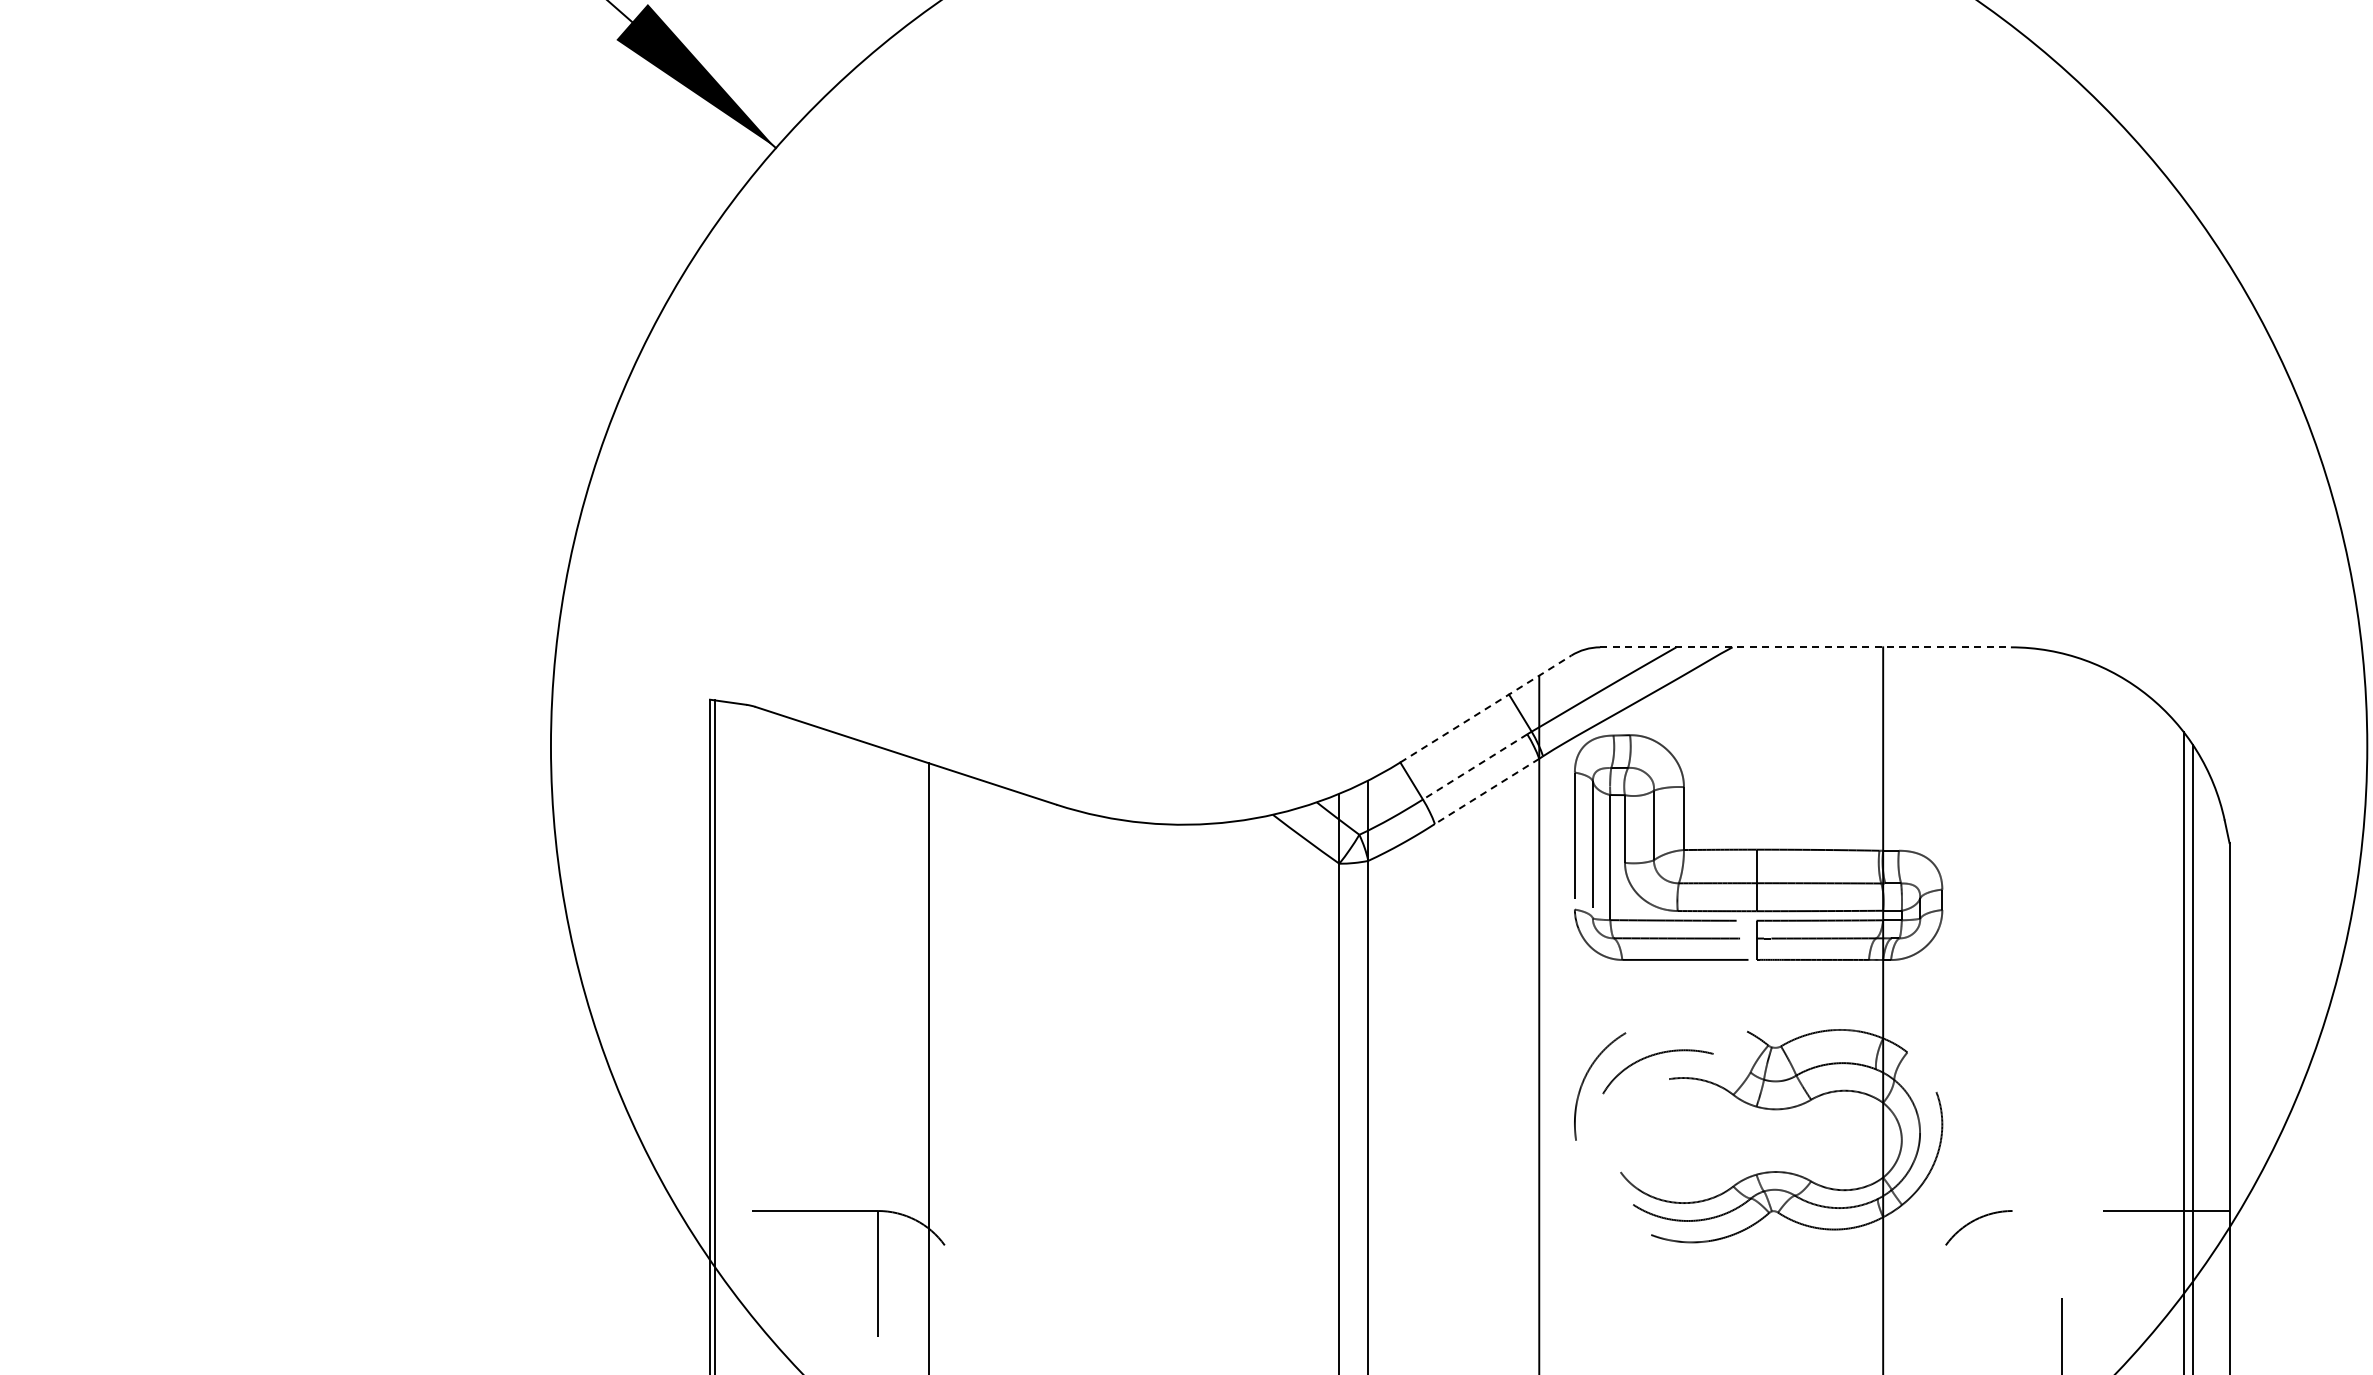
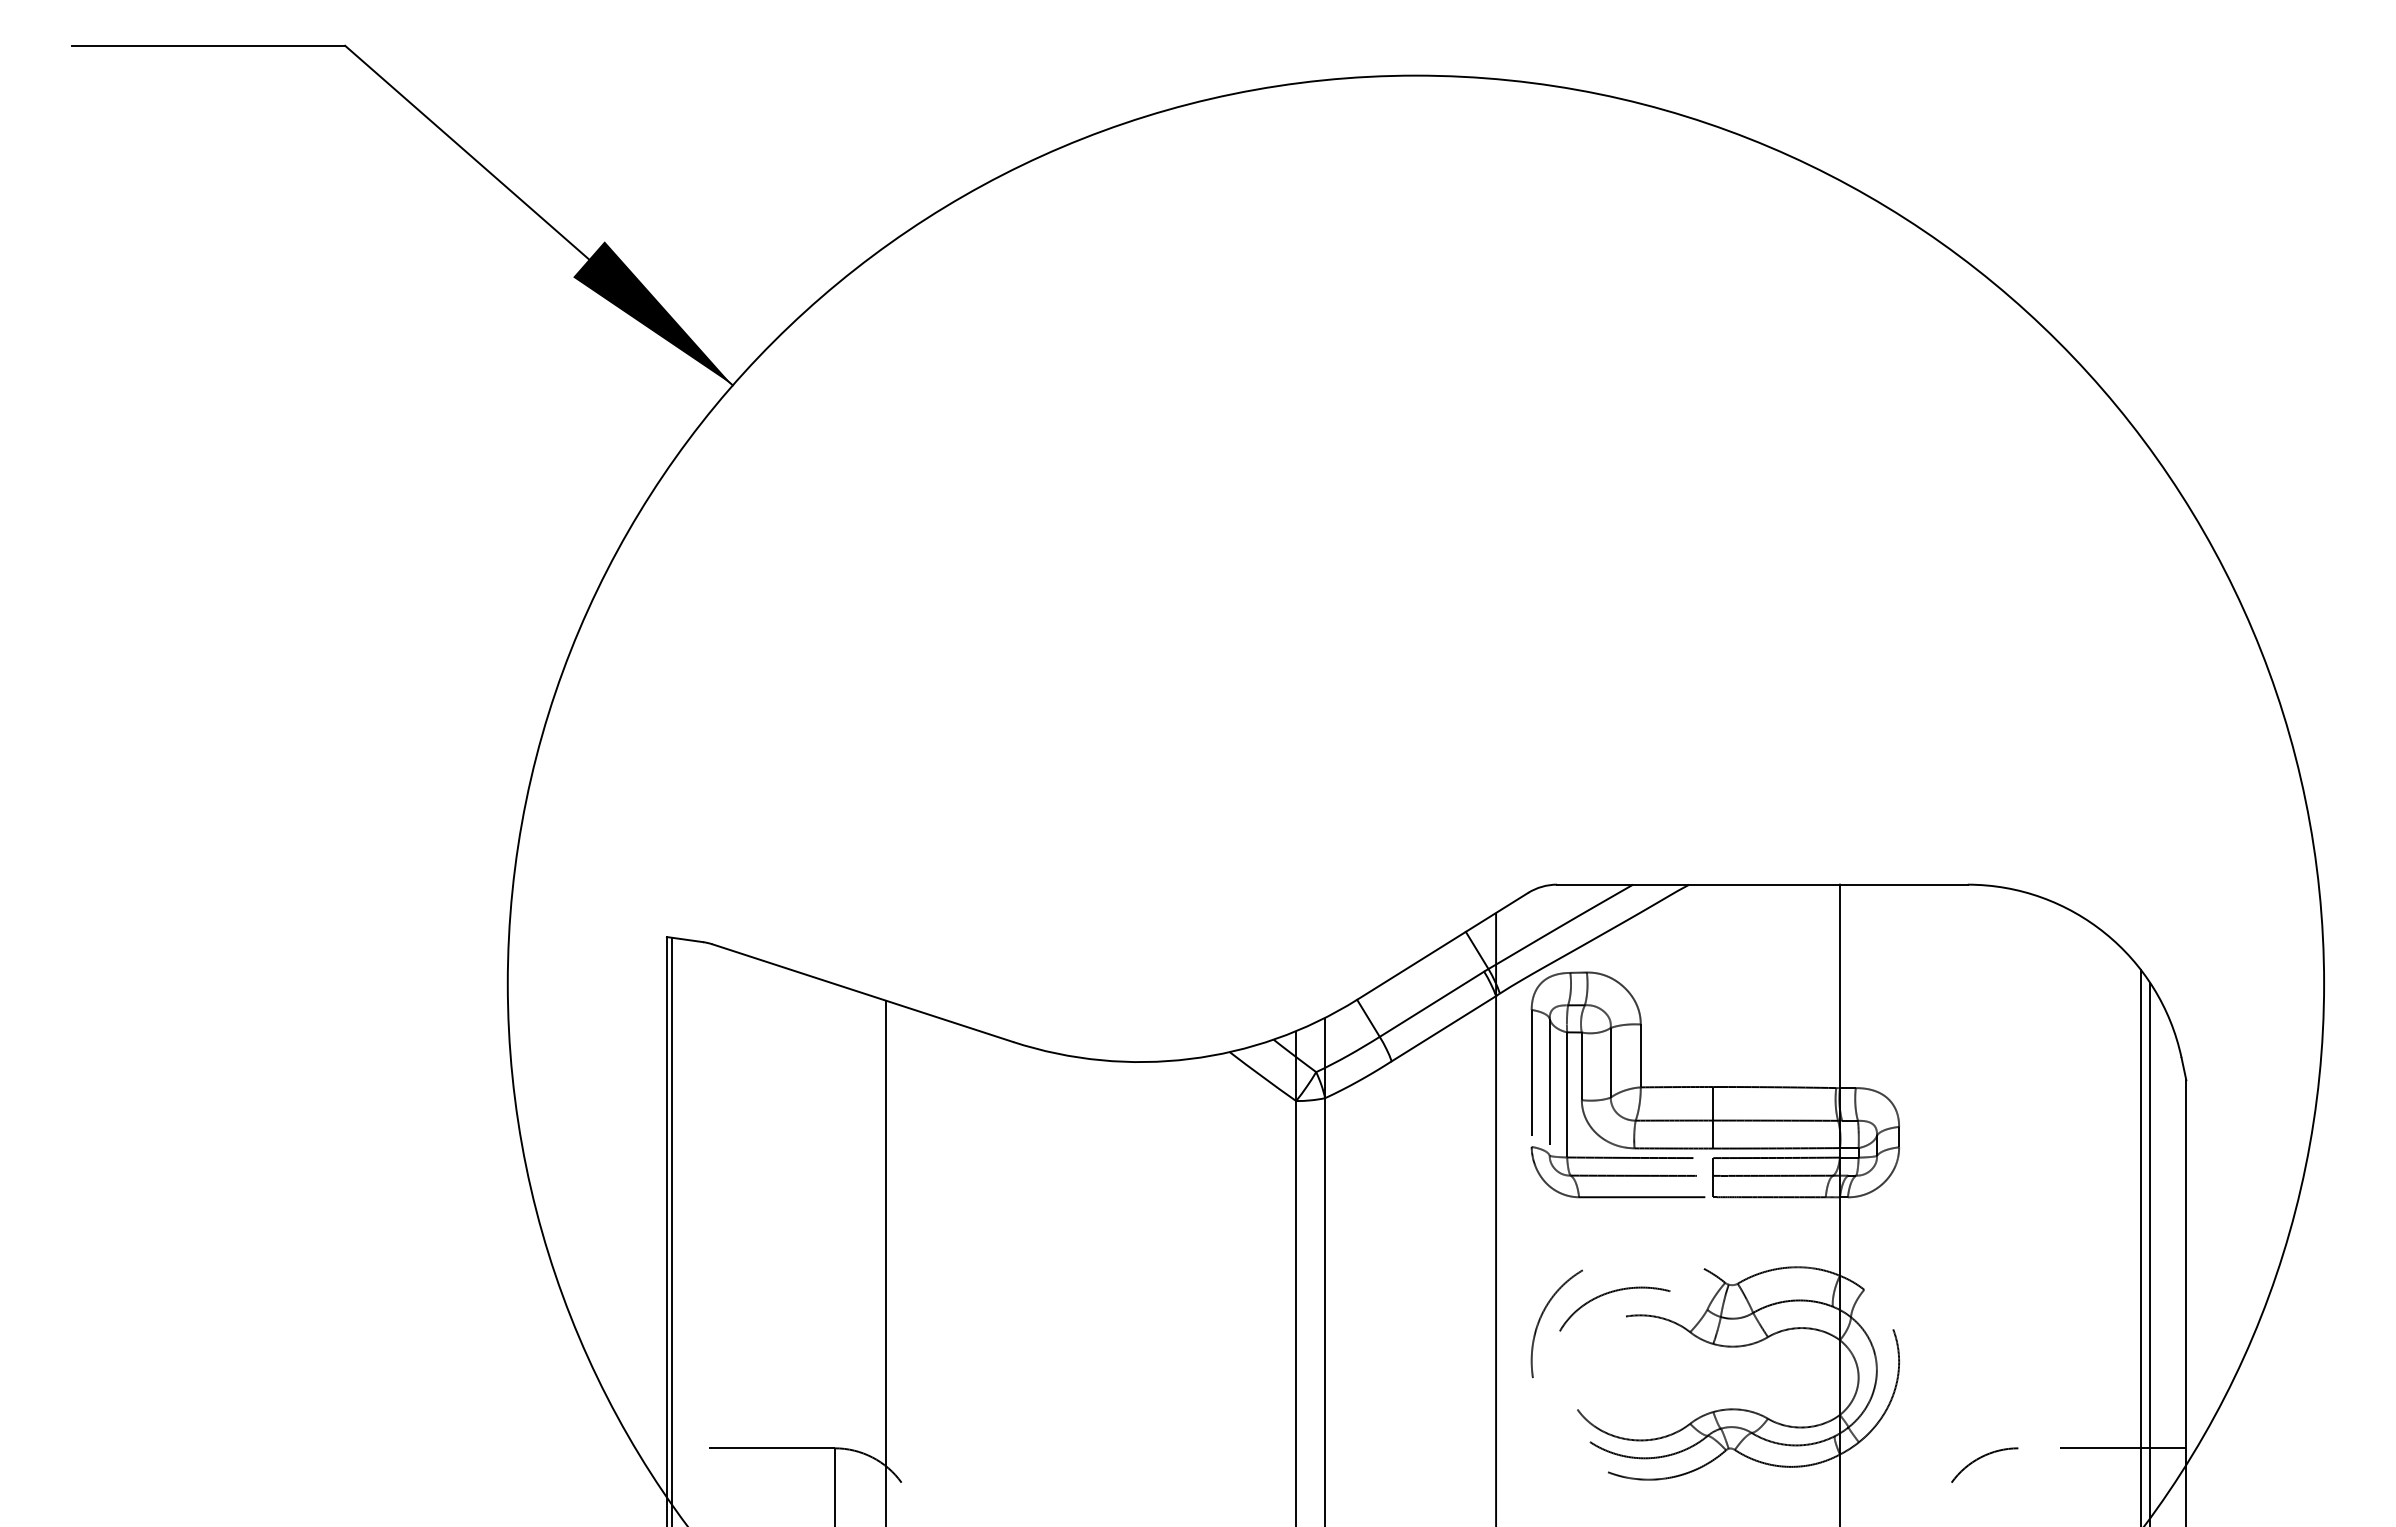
line: (1805, 647) -> (1762, 884), dashed -> solid
line: (1485, 709) -> (1442, 946), dashed -> solid
line: (1474, 767) -> (1431, 1004), dashed -> solid
line: (1486, 791) -> (1443, 1028), dashed -> solid
arc: (1975, 1221) -> (1981, 1458), moved

